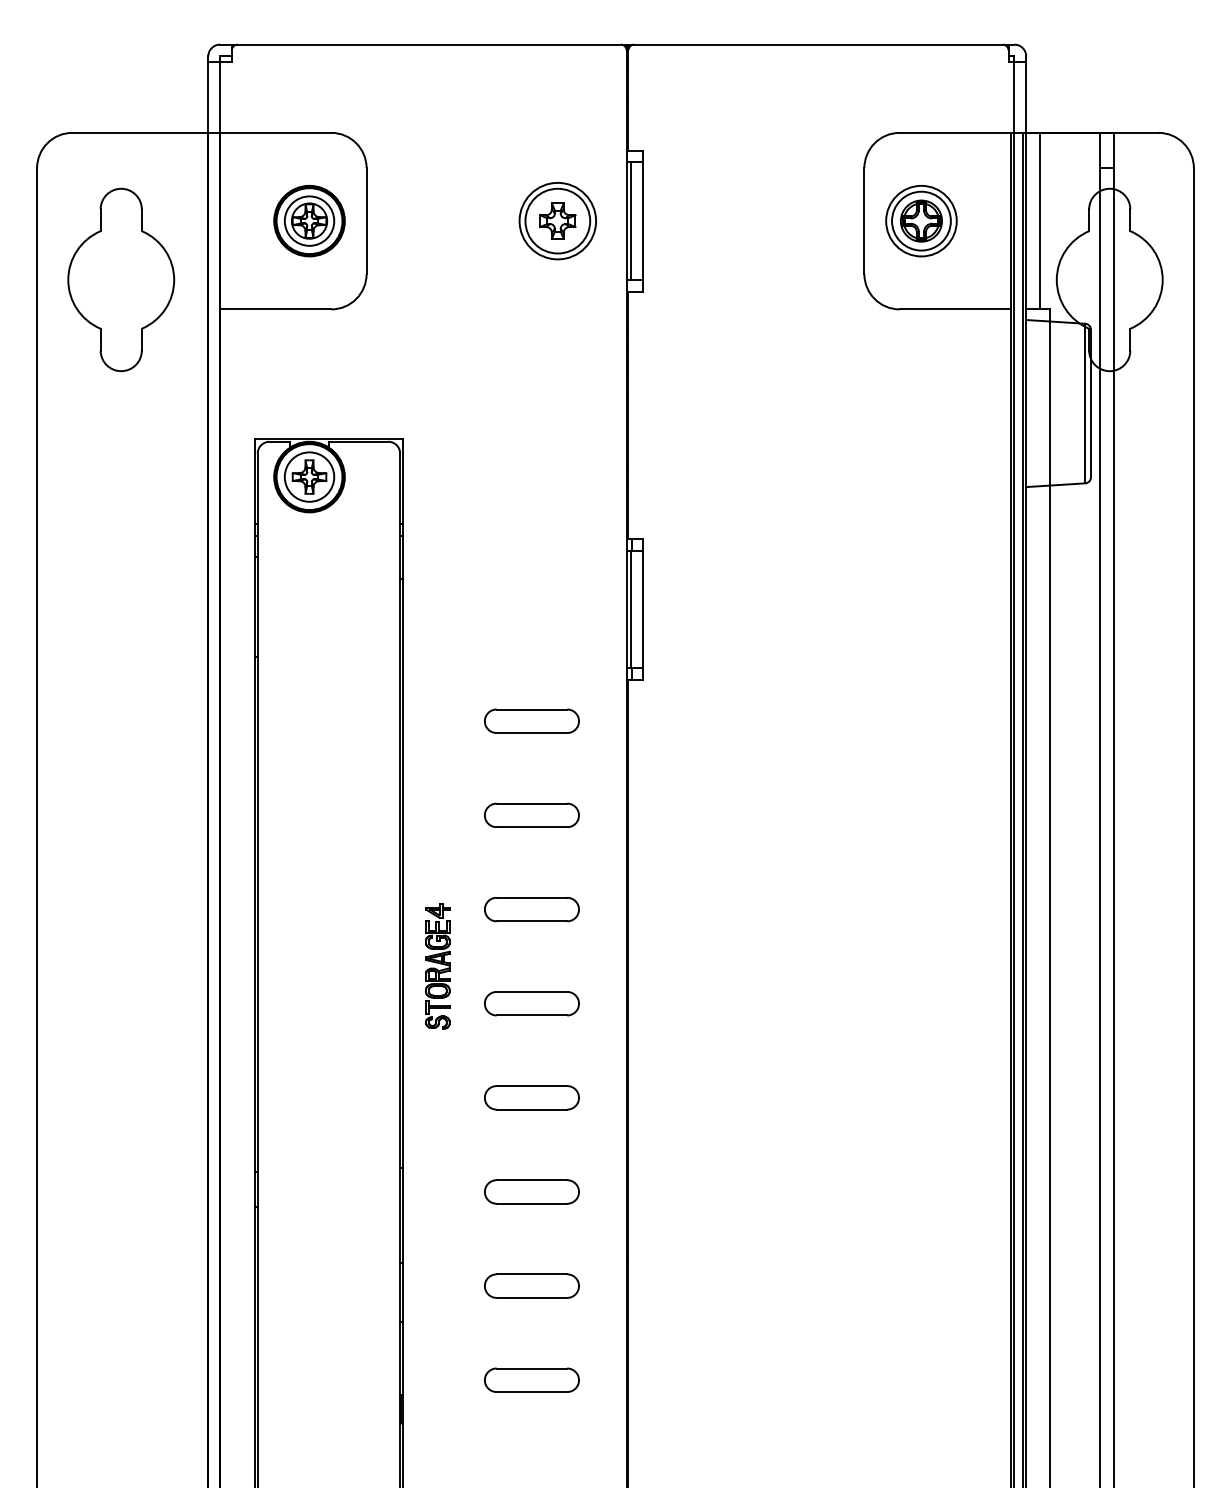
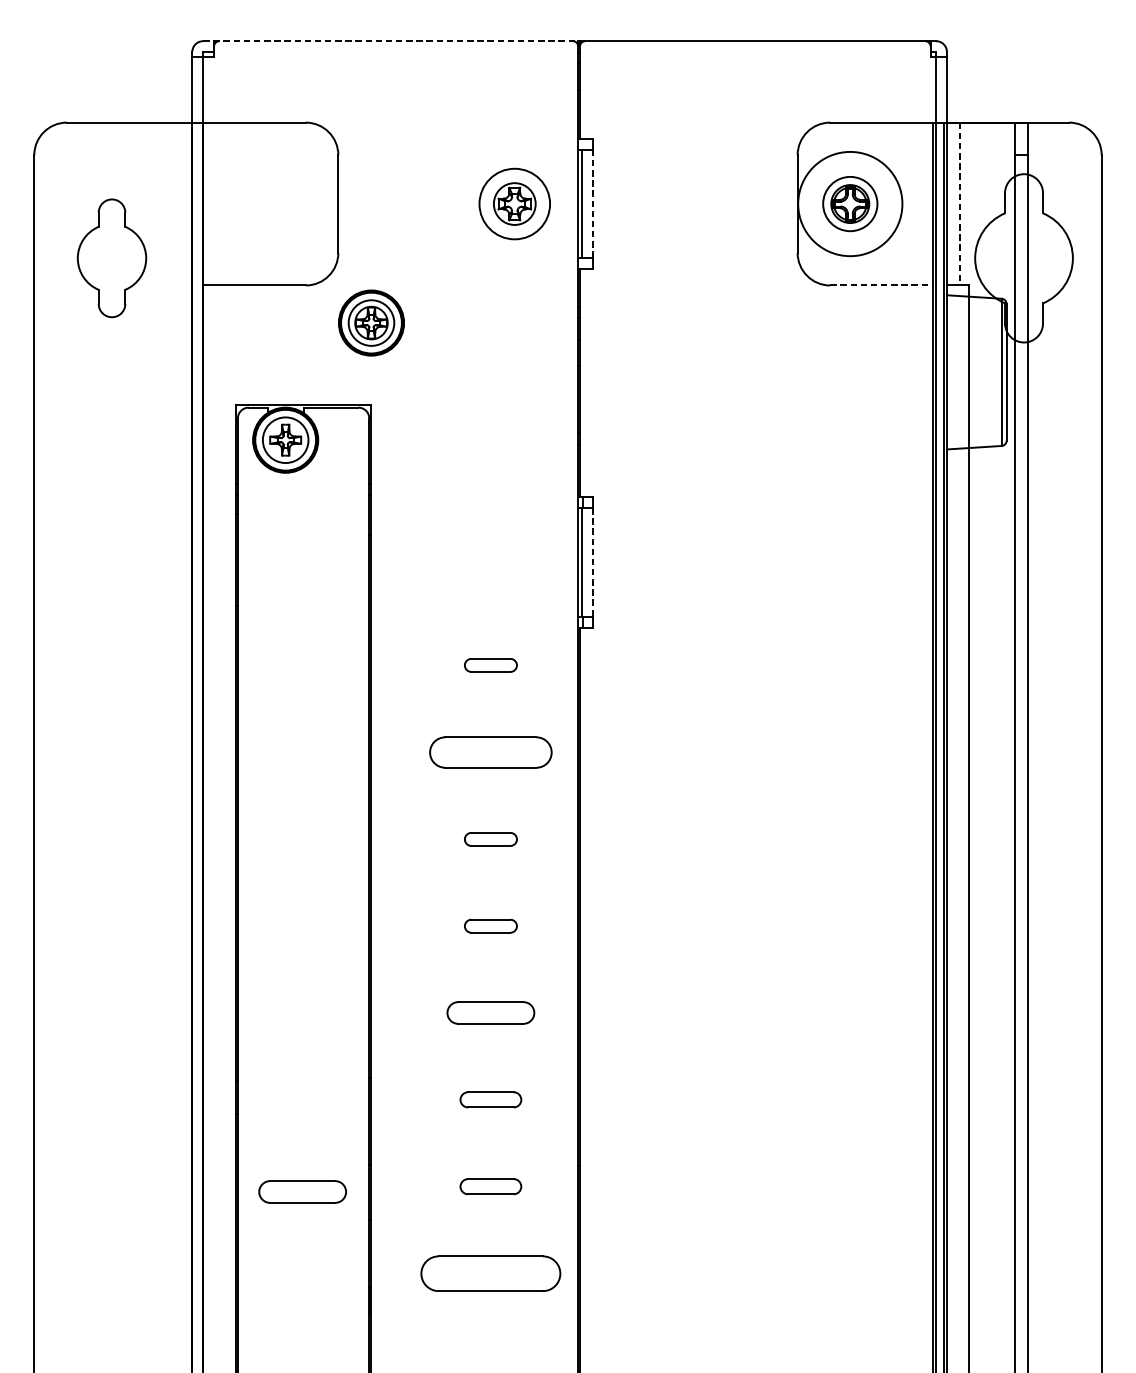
line: (423, 44) -> (390, 41), solid -> dashed
circle: (557, 220) -> (514, 203), size x0.7
circle: (921, 220) -> (850, 203), size x1.6
part: (309, 221) -> (371, 323), moved
line: (642, 221) -> (592, 204), solid -> dashed
line: (1040, 221) -> (960, 204), solid -> dashed
part: (121, 279) -> (112, 257), size x0.7
line: (955, 309) -> (881, 285), solid -> dashed
line: (642, 609) -> (592, 562), solid -> dashed
part: (531, 720) -> (490, 664), size x0.6
part: (531, 814) -> (490, 751), size x1.4
part: (531, 909) -> (490, 839), size x0.6
part: (437, 966) -> (403, 891), removed
part: (531, 1003) -> (490, 925), size x0.6
part: (531, 1191) -> (490, 1099), size x0.7
part: (531, 1285) -> (490, 1186), size x0.7
part: (327, 1291) -> (302, 1191), added
part: (531, 1379) -> (490, 1272), size x1.6

